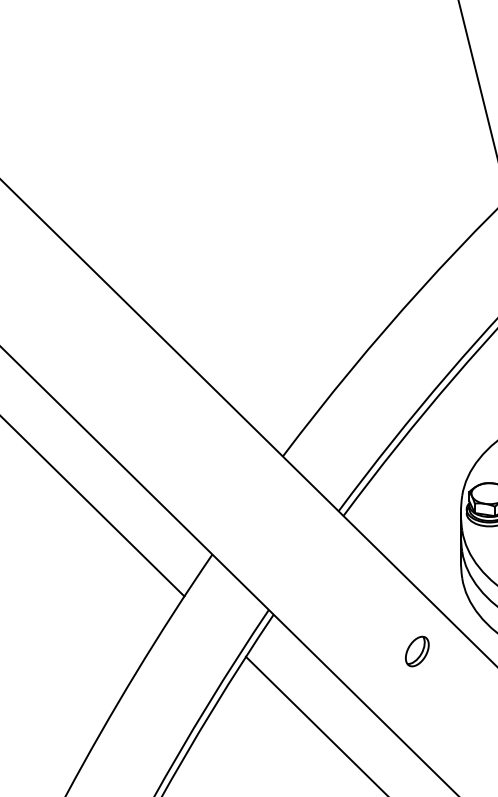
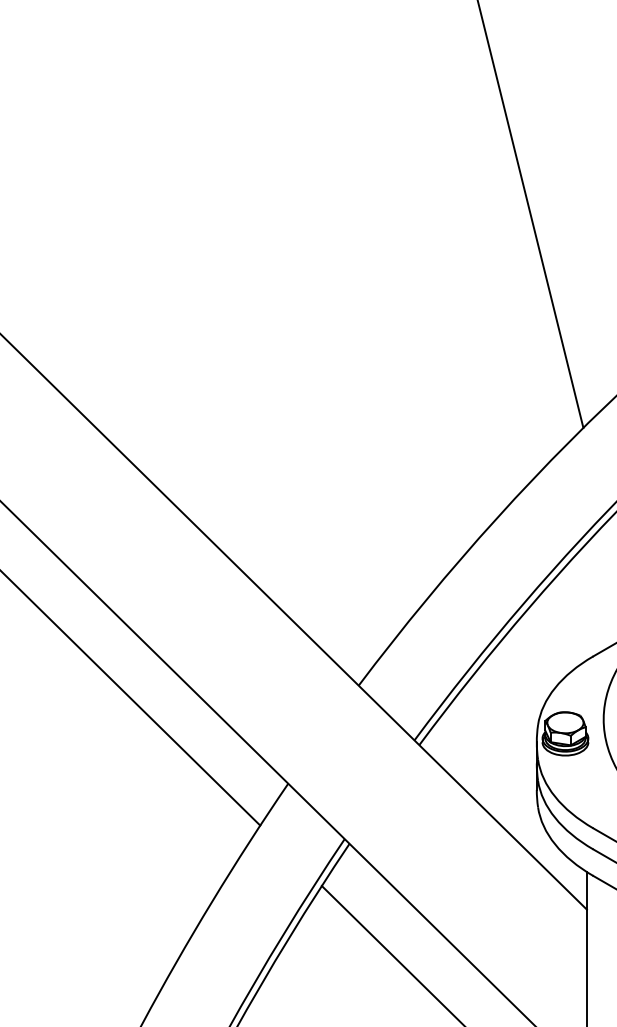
part: (416, 651) -> (492, 880), removed

